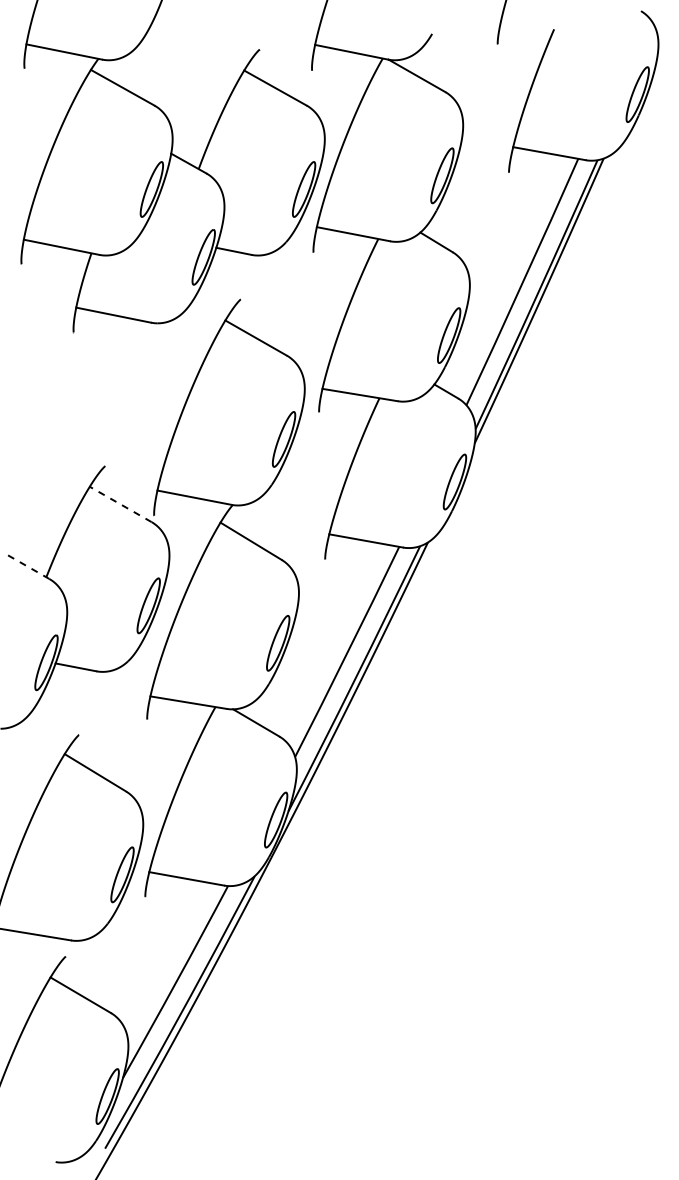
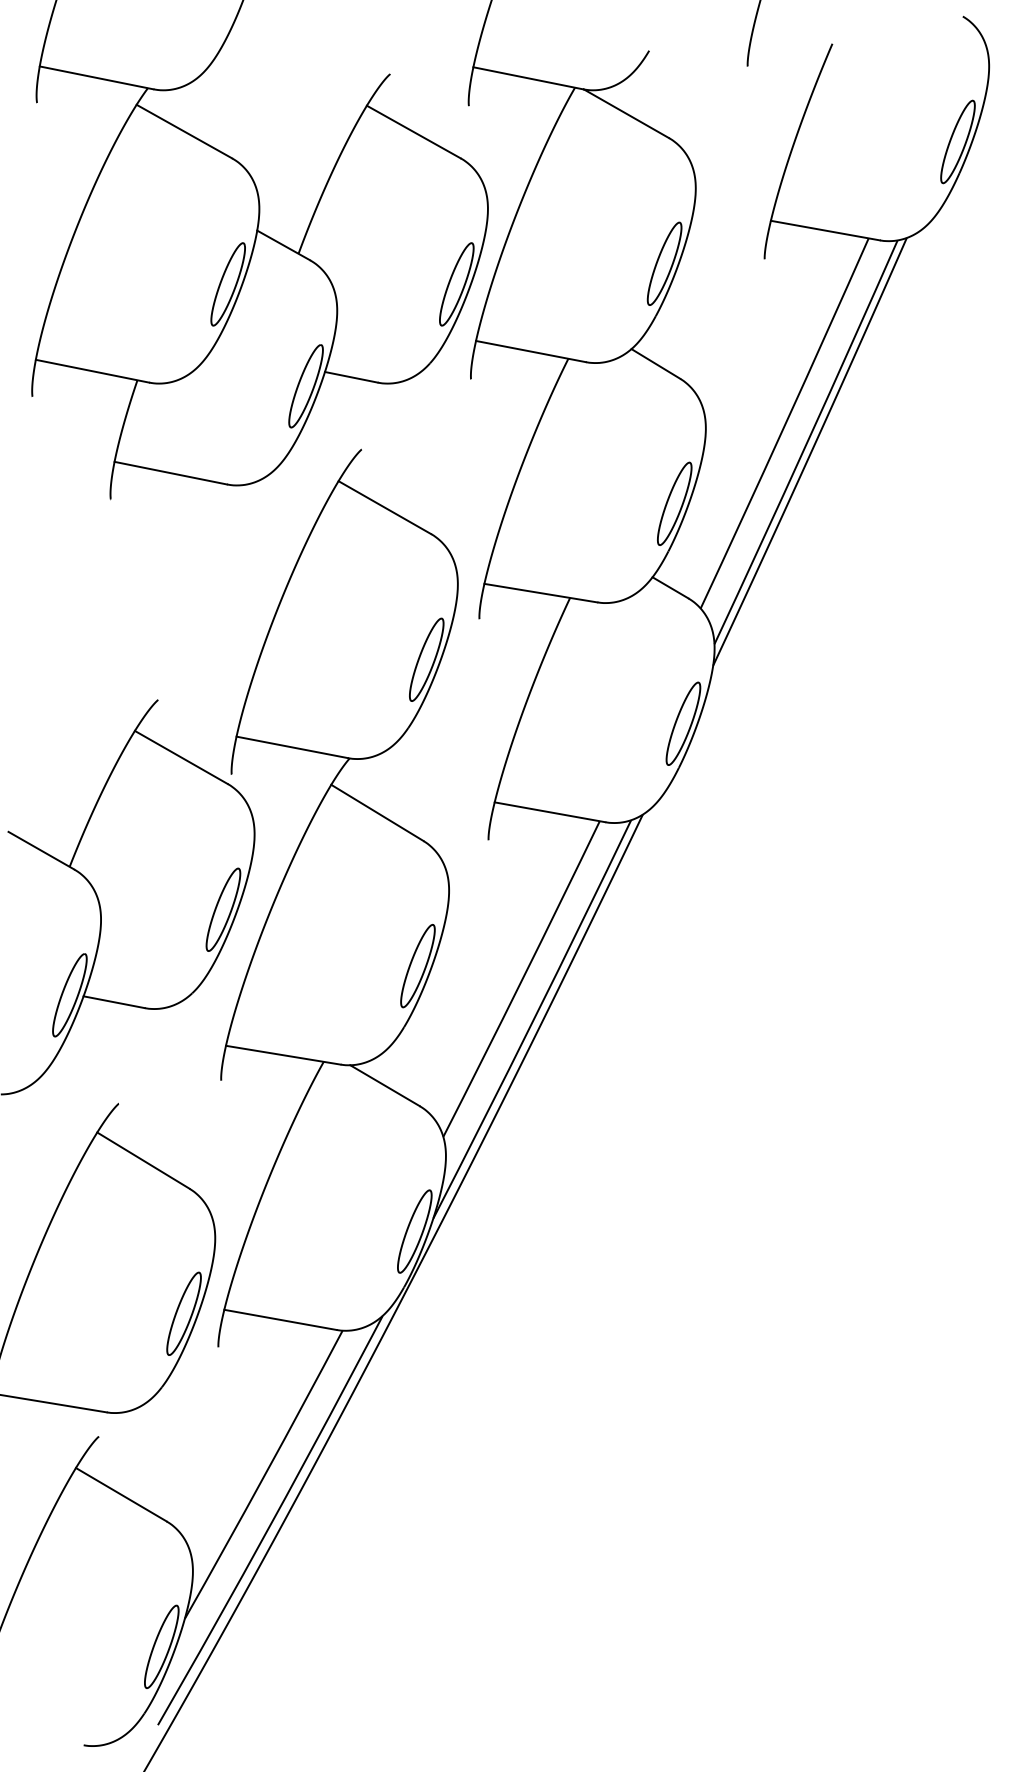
line: (120, 504) -> (181, 757), dashed -> solid
line: (27, 566) -> (41, 850), dashed -> solid

